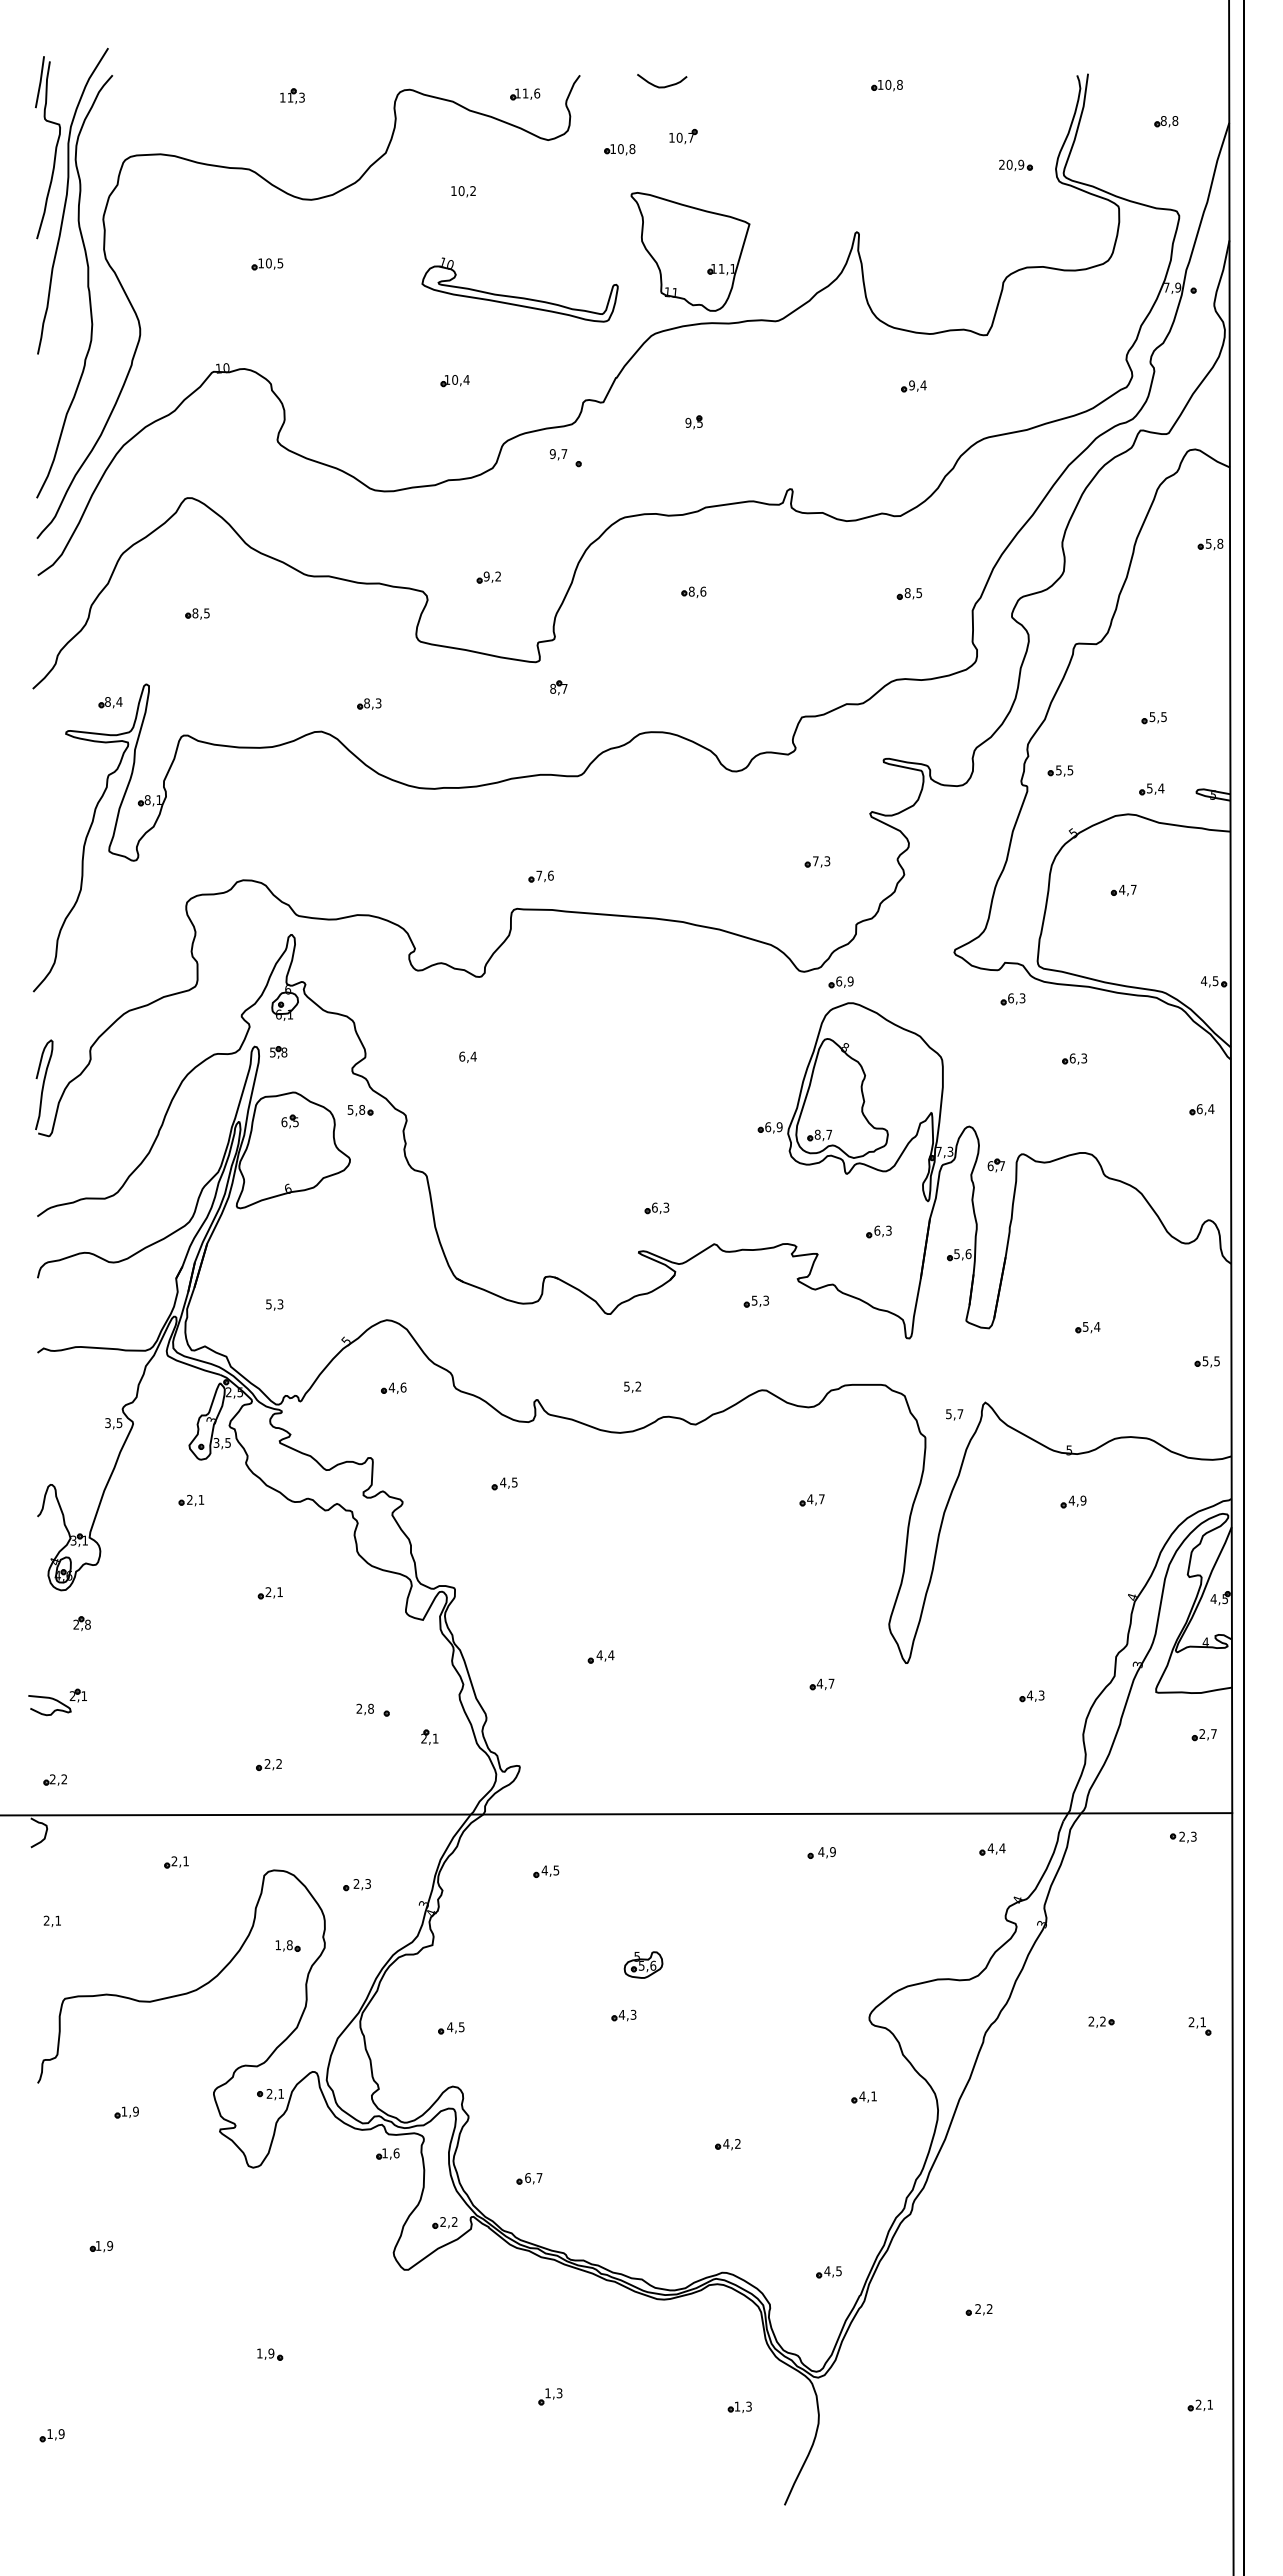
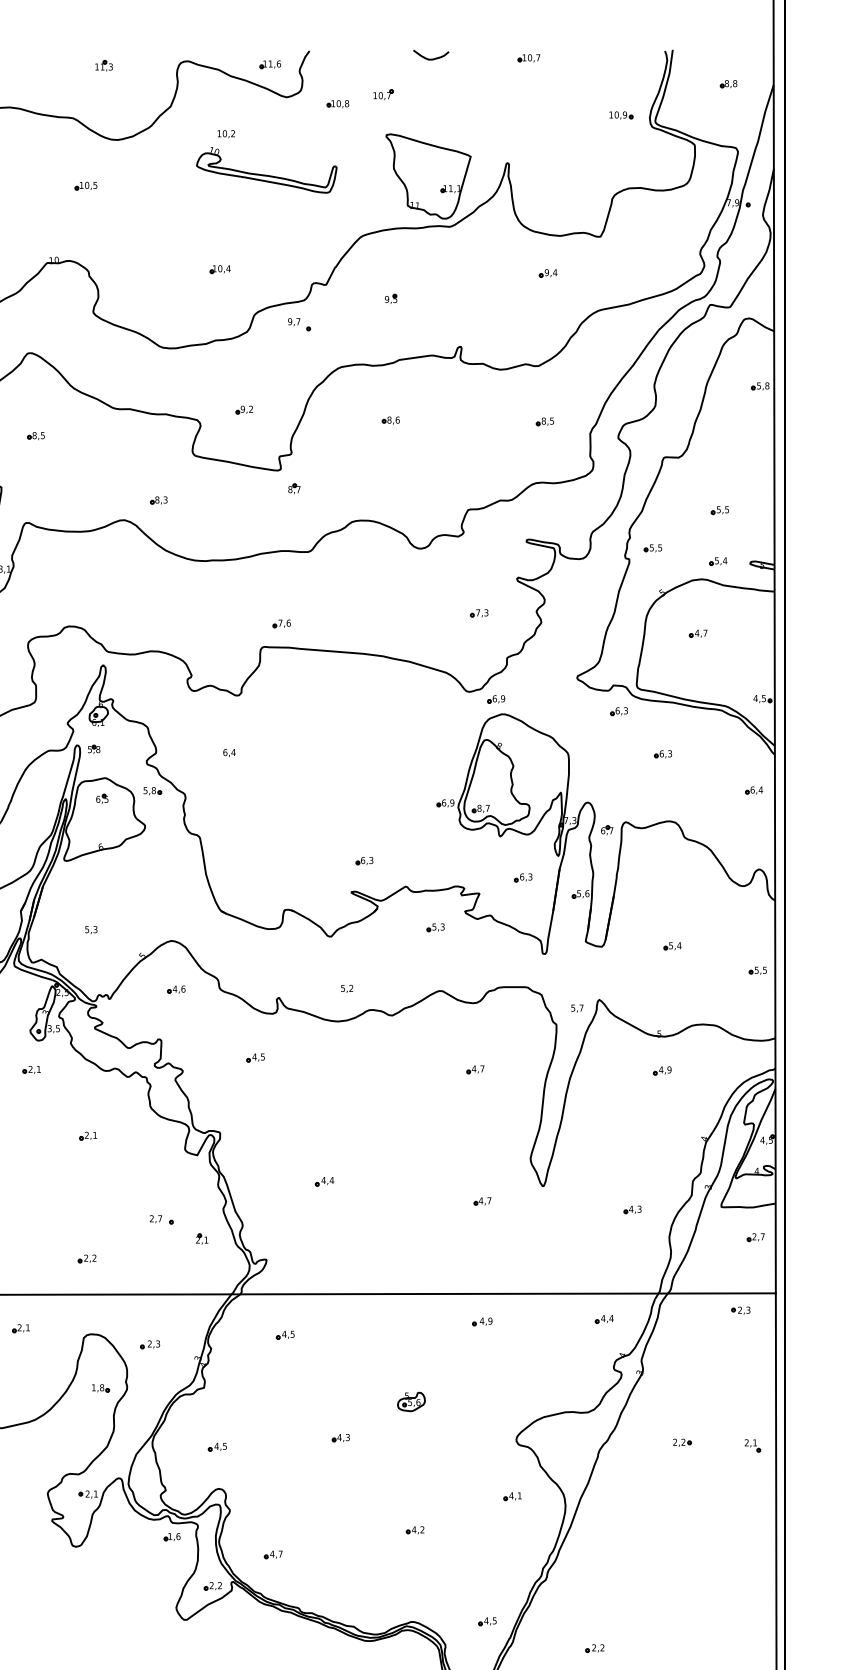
text: (899, 84) -> (537, 57), 10,8 -> 10,7
curve: (662, 86) -> (431, 58), moved
text: (1001, 164) -> (610, 114), 20,9 -> 10,9
part: (690, 251) -> (428, 176), moved
part: (519, 296) -> (266, 174), moved
text: (370, 1708) -> (159, 1218), 2,8 -> 2,7
part: (643, 1964) -> (411, 1401), moved
text: (527, 2177) -> (272, 1553), 6,7 -> 4,7

